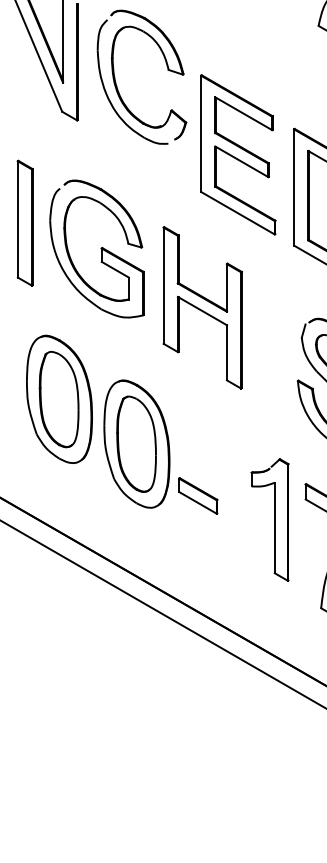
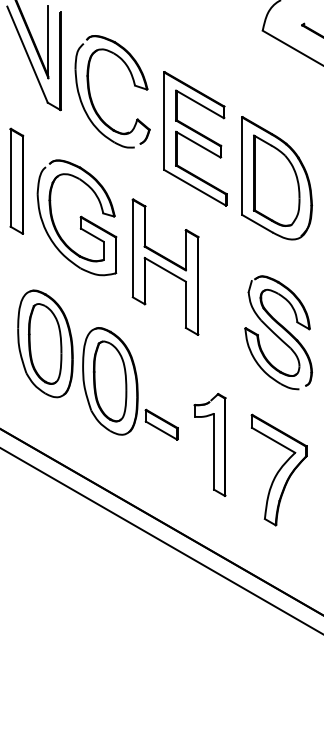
part: (117, 86) -> (92, 99), moved
part: (24, 222) -> (16, 180), moved
part: (269, 519) -> (209, 444), moved

